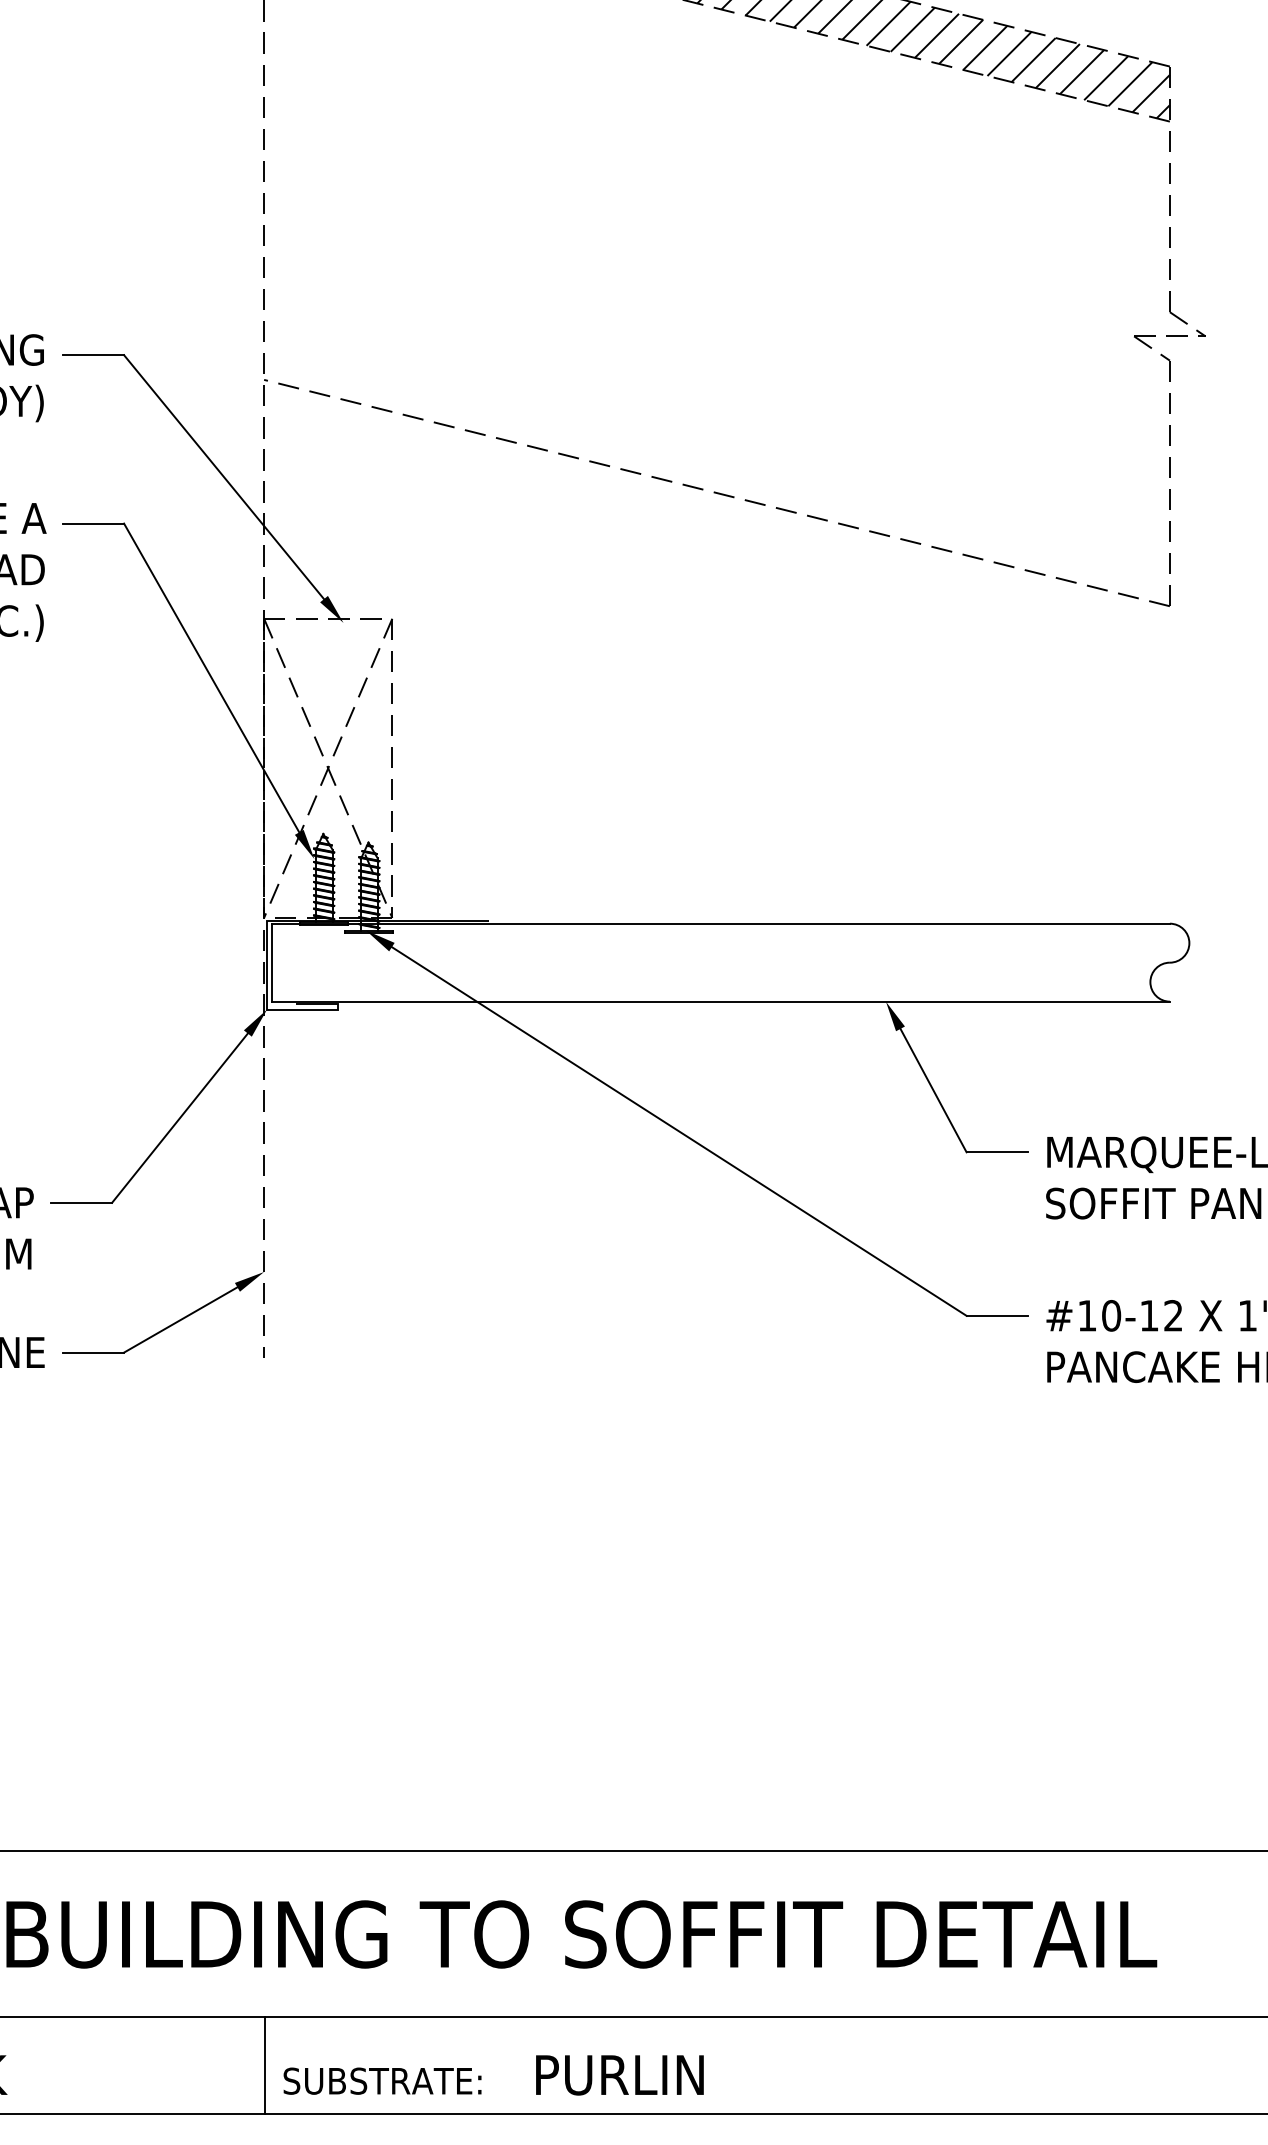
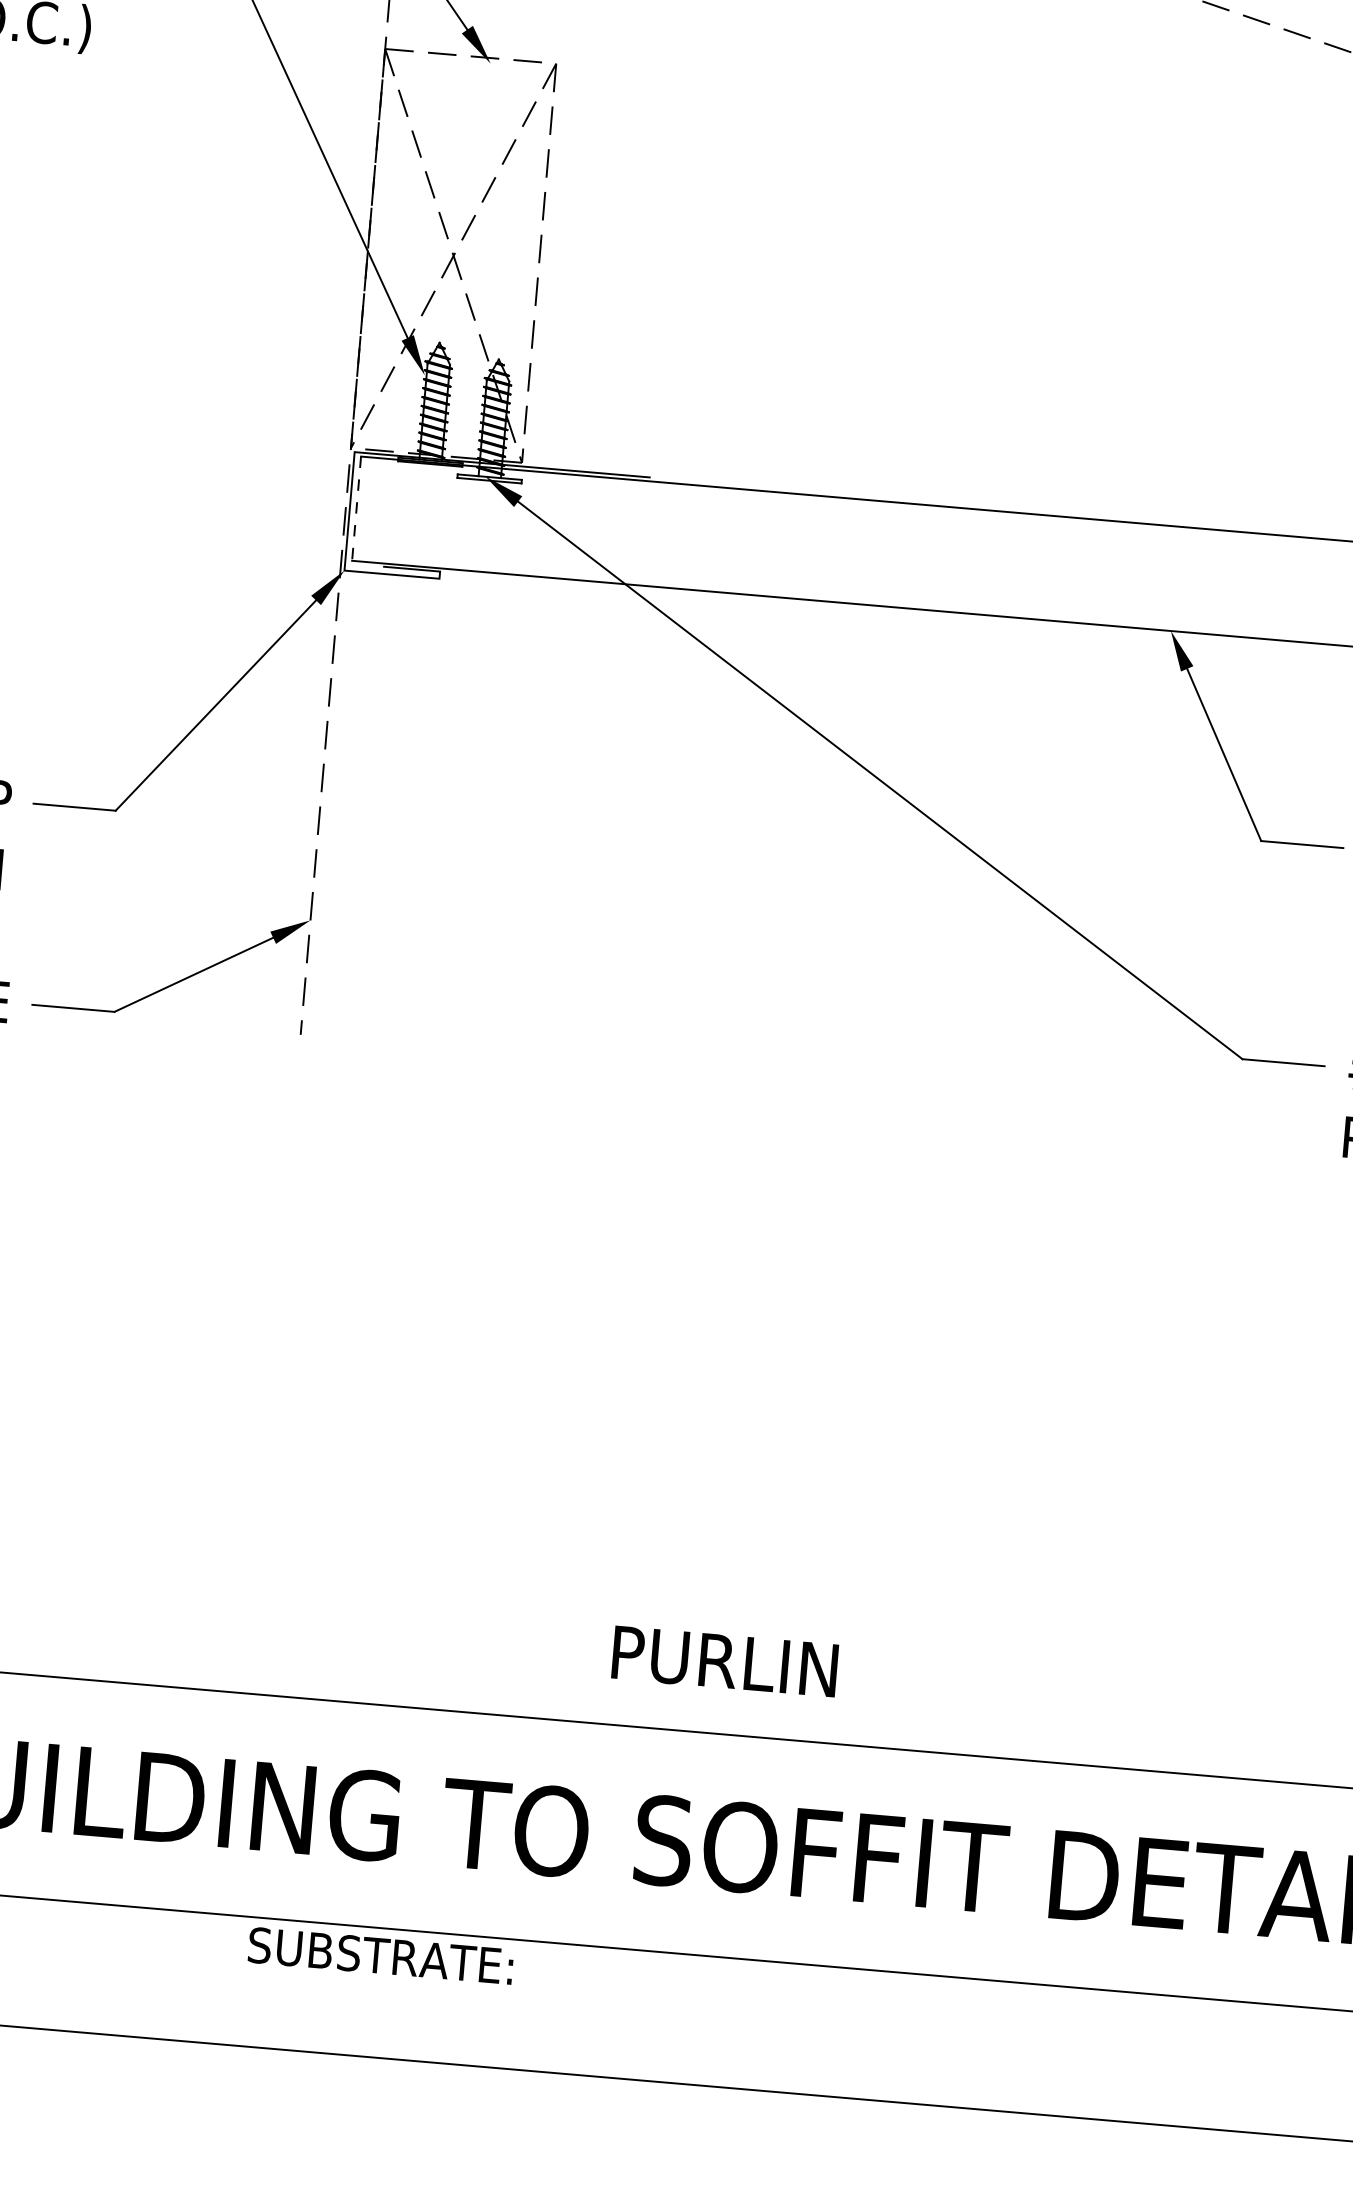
line: (272, 963) -> (356, 509), solid -> dashed
line: (264, 2065) -> (220, 1978), removed
text: (619, 2075) -> (724, 1661), moved
text: (382, 2080) -> (380, 1955), moved

